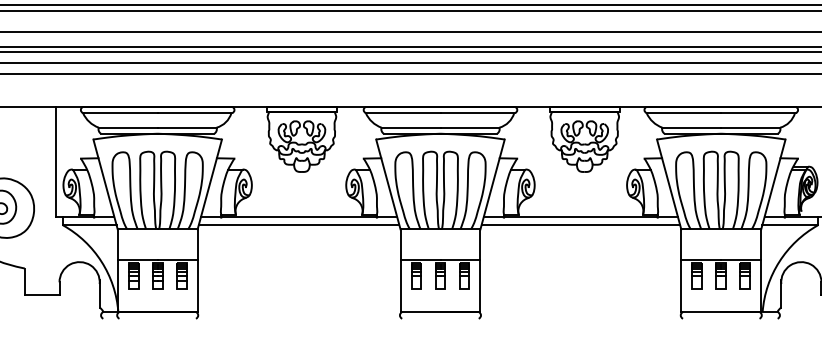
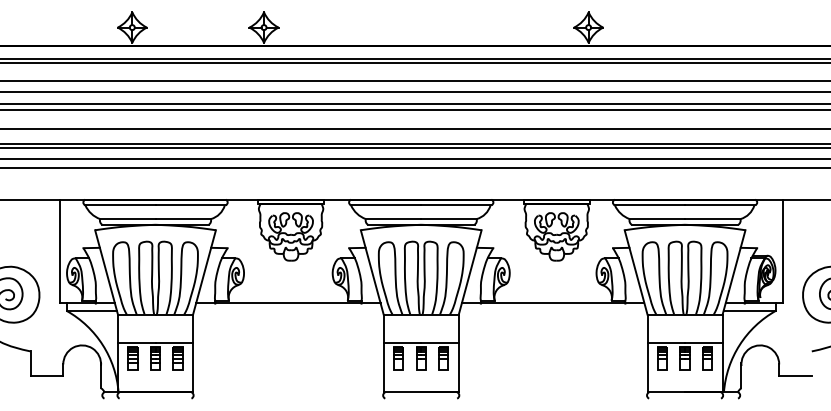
line: (299, 224) -> (288, 310), removed
line: (580, 224) -> (552, 310), removed

